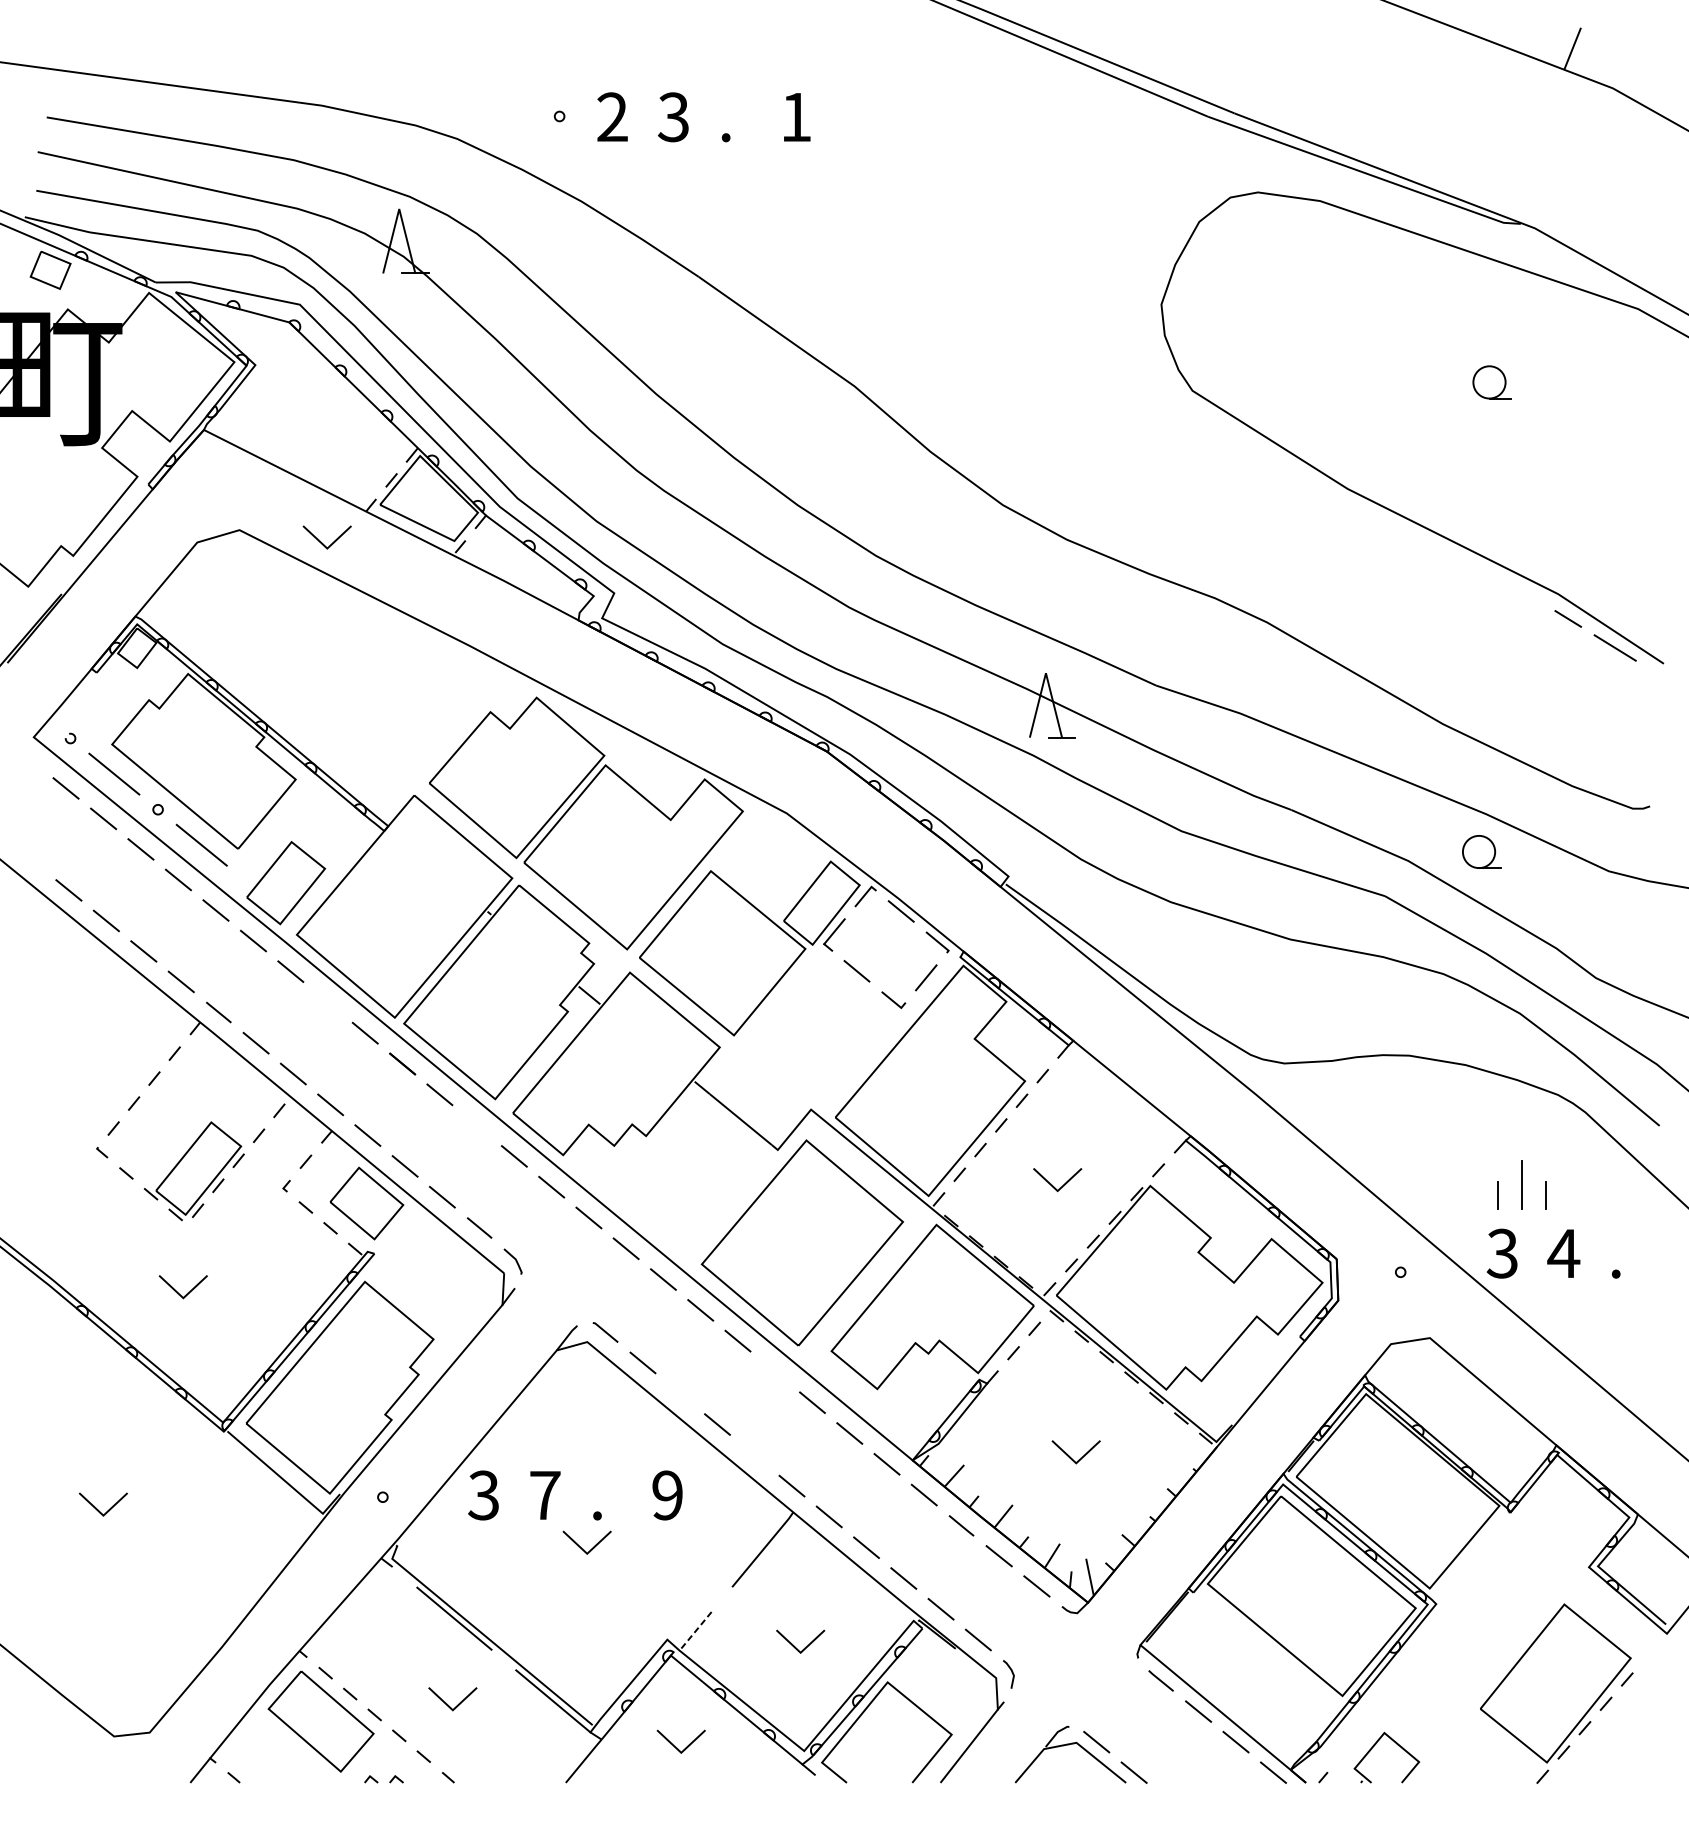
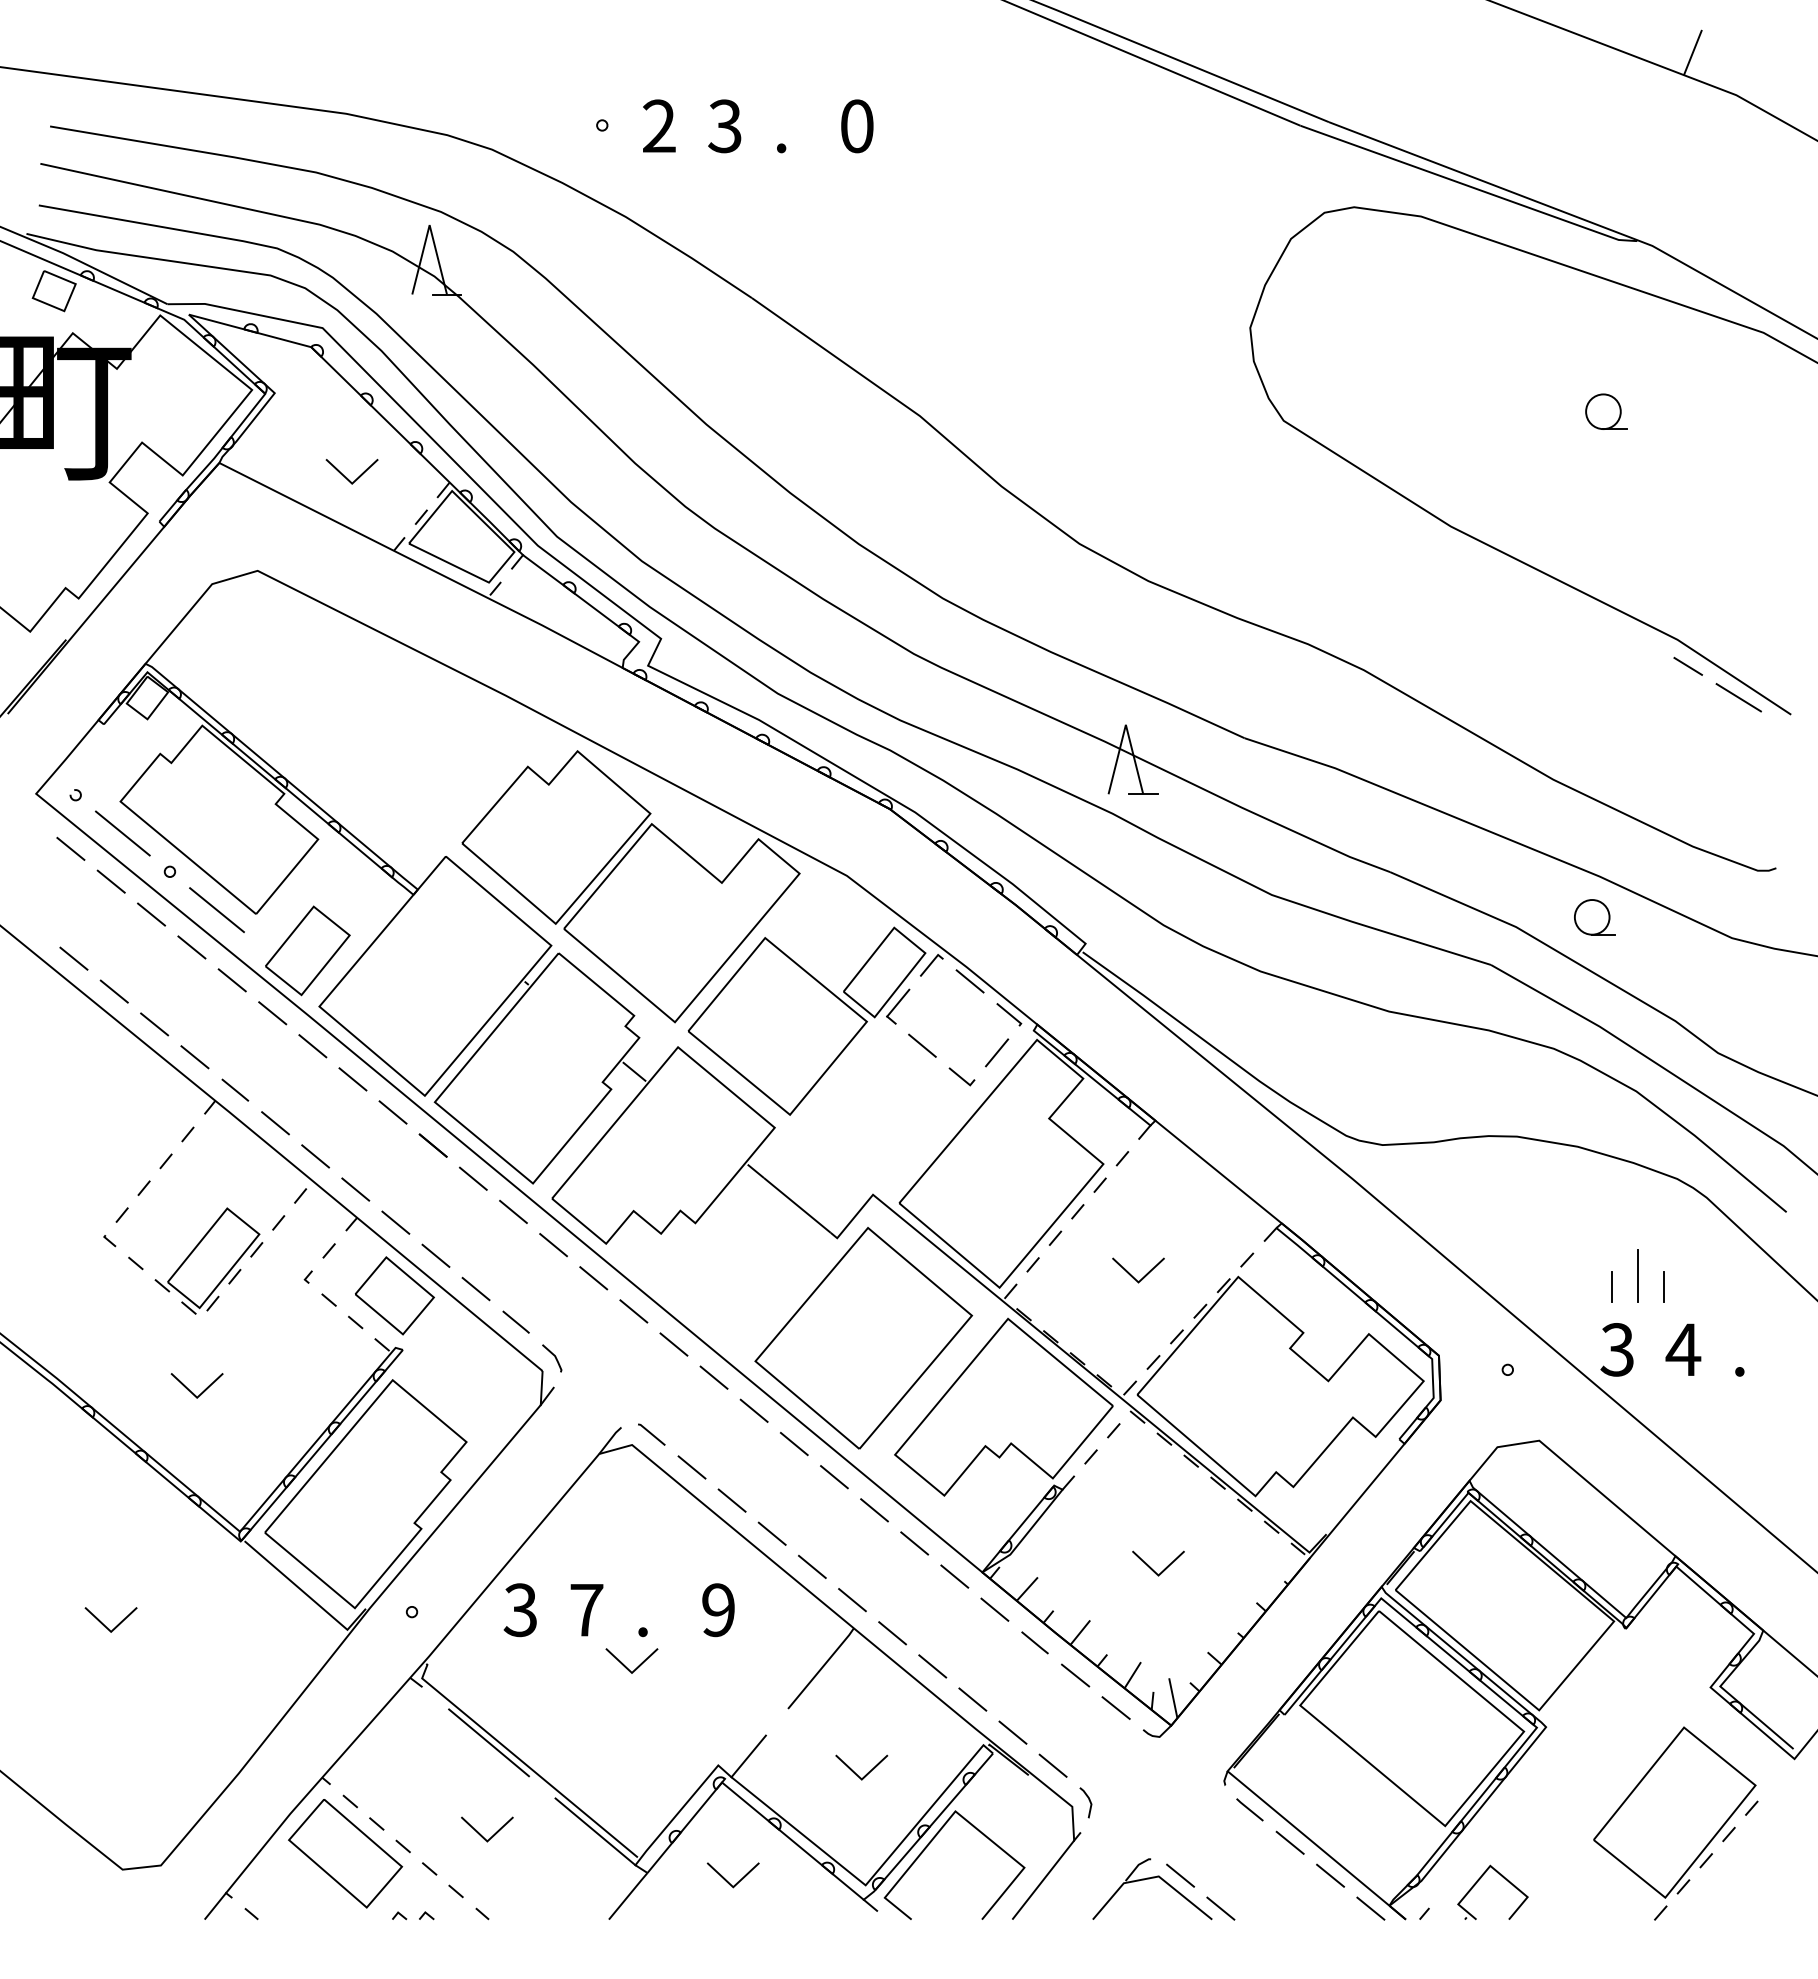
text: (796, 117) -> (857, 126), 1 -> 0
line: (322, 542) -> (347, 477), moved
line: (327, 1002) -> (352, 1079), added
line: (477, 1125) -> (513, 1211), added
line: (775, 1372) -> (834, 1477), added
line: (679, 1393) -> (731, 1500), added
line: (754, 1454) -> (812, 1566), added
line: (695, 1631) -> (748, 1756), dashed -> solid

